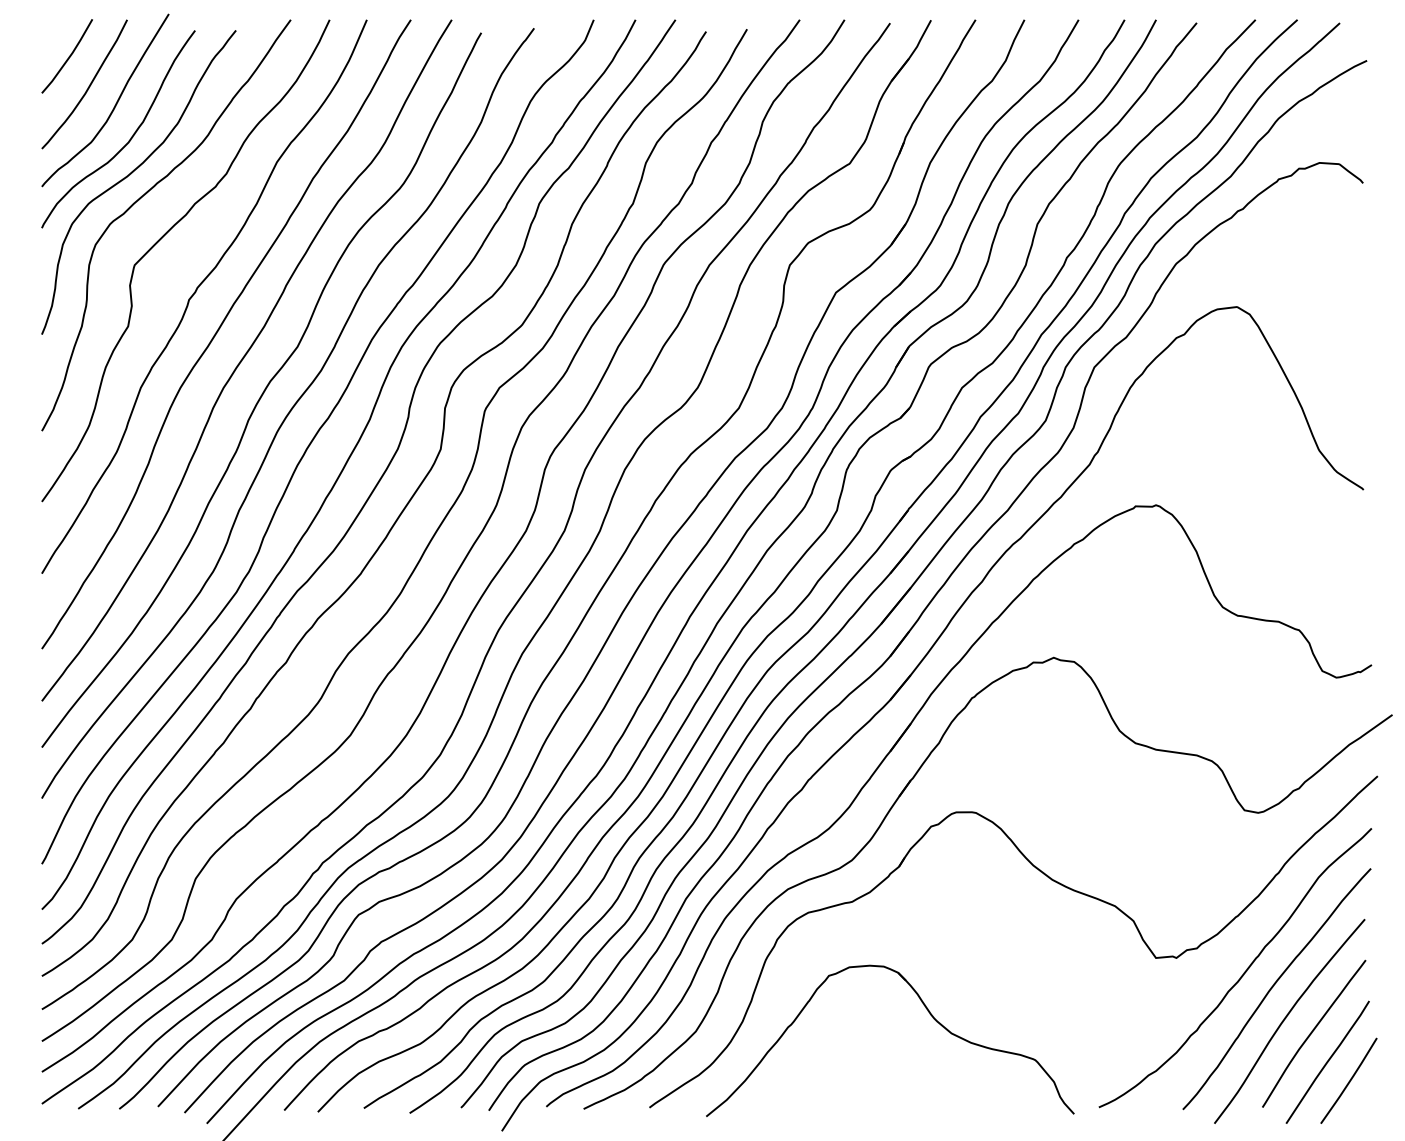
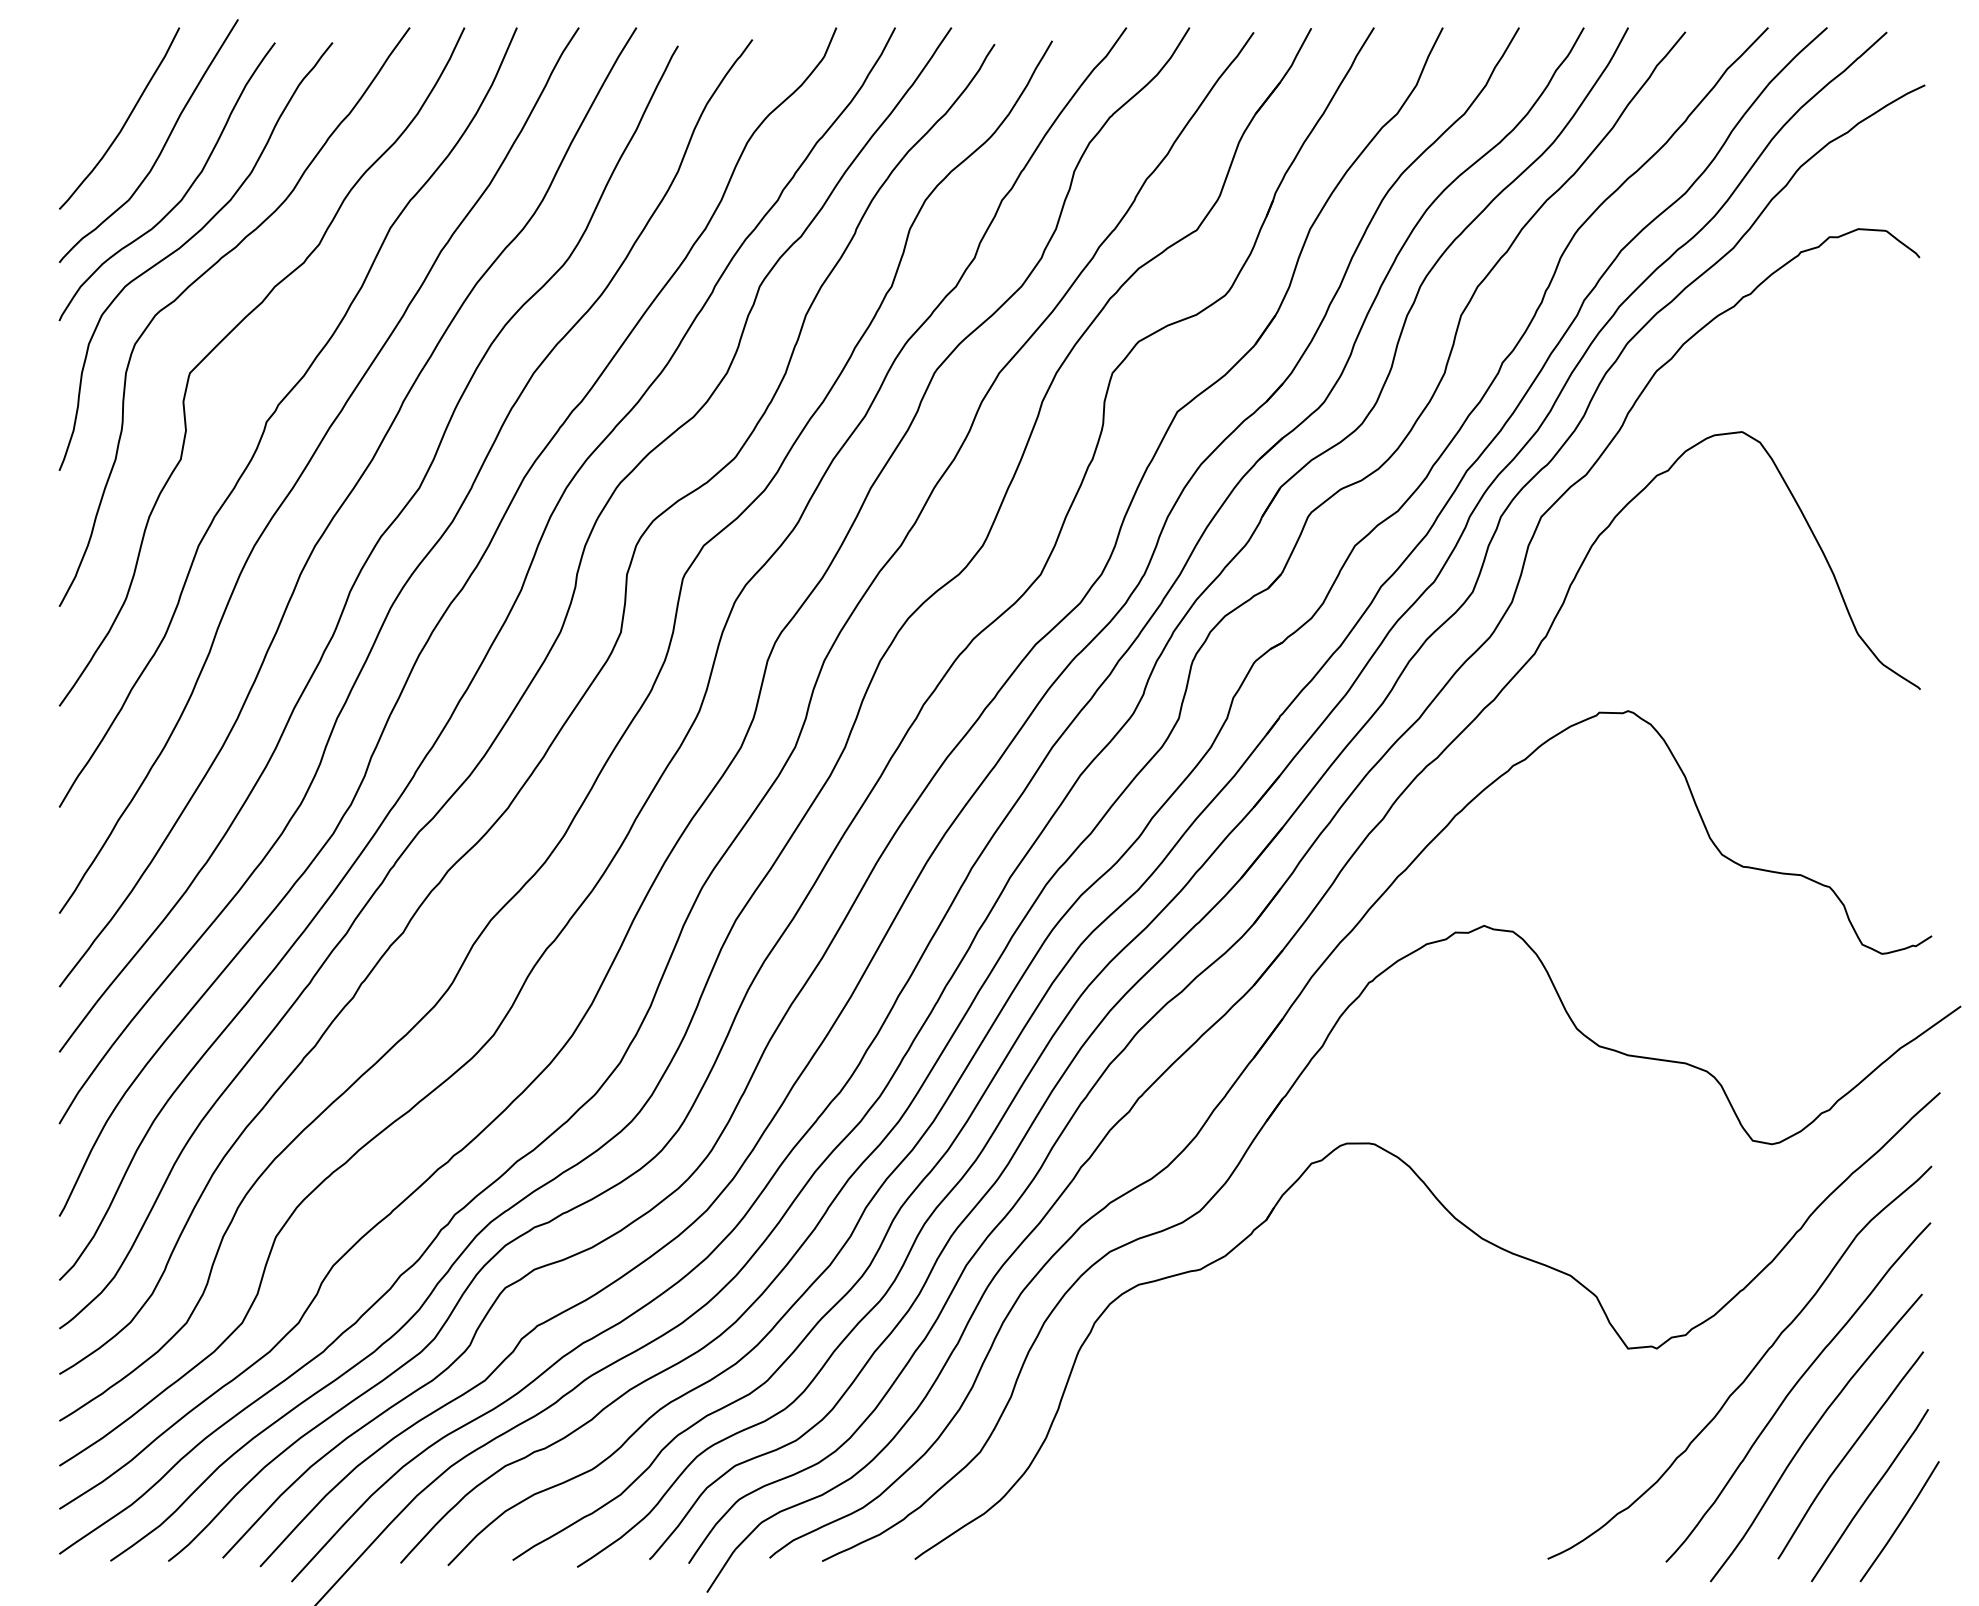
line: (68, 57) -> (96, 80), removed
part: (929, 1014) -> (1309, 1427), removed

